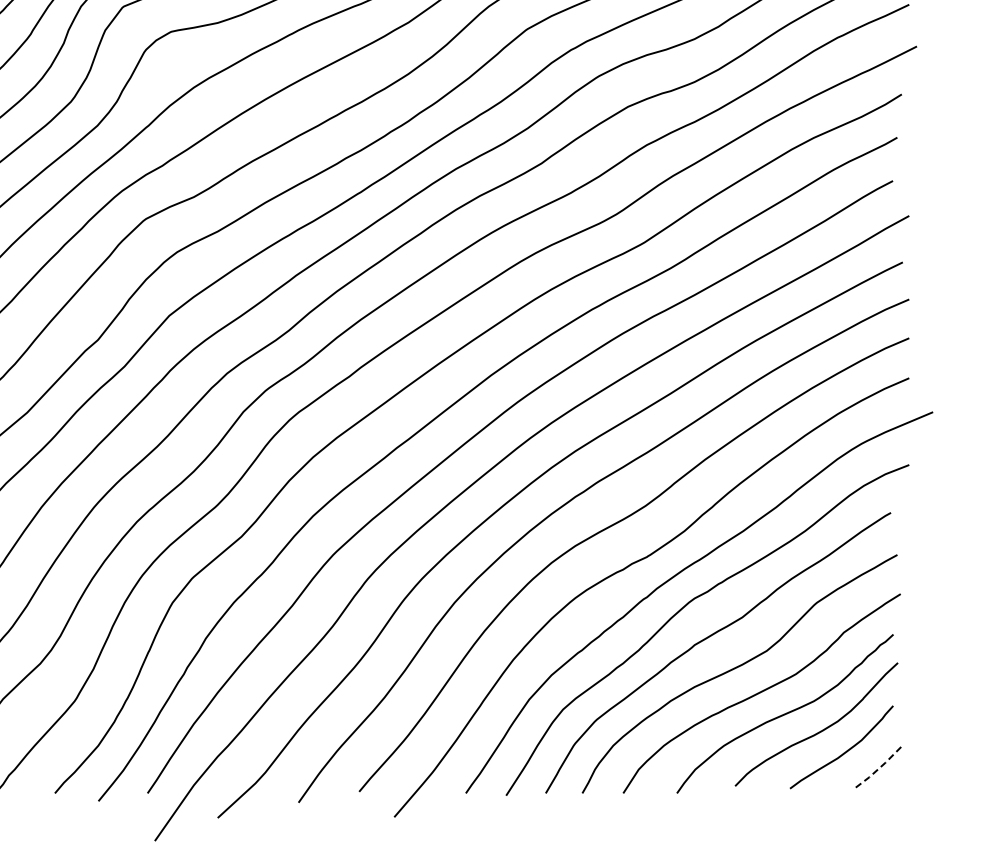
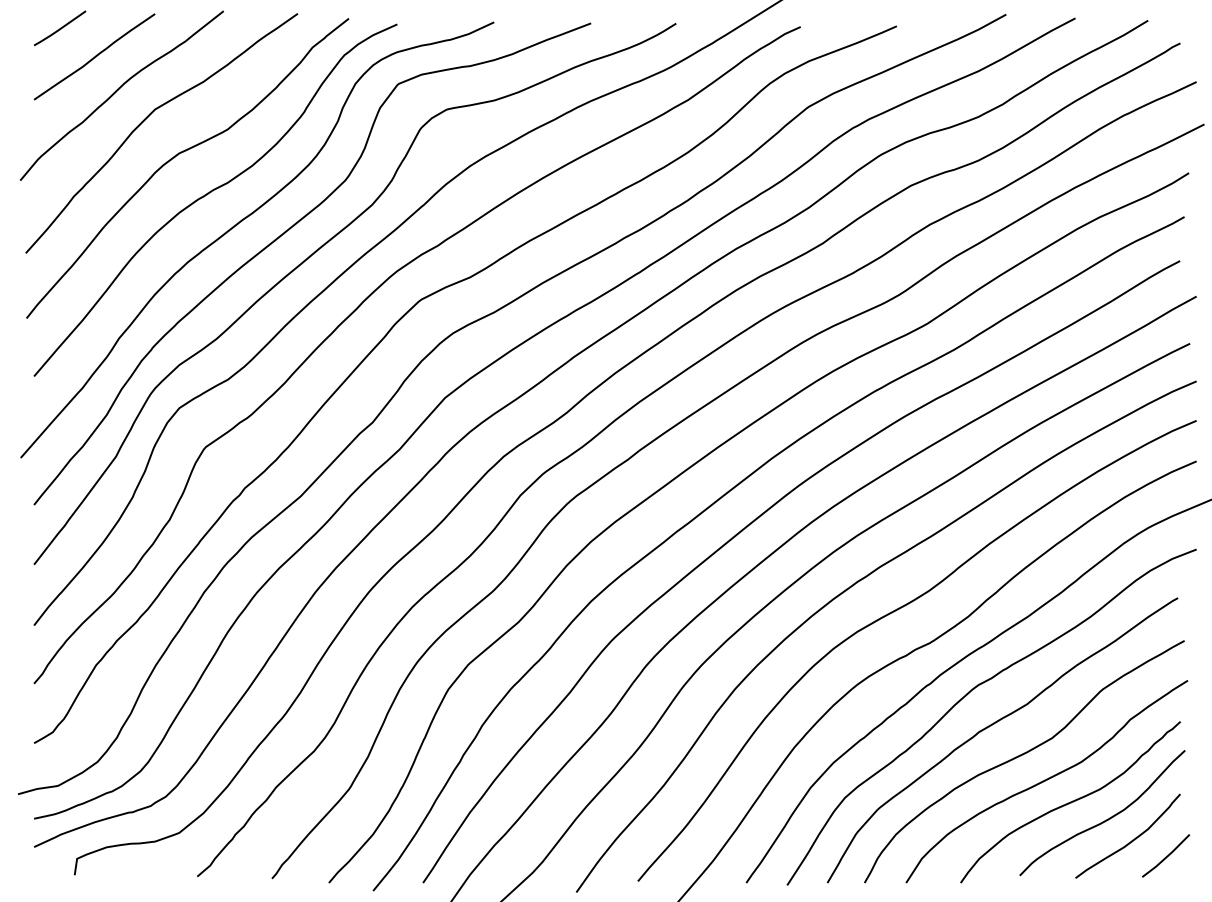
line: (879, 768) -> (1166, 857), dashed -> solid

